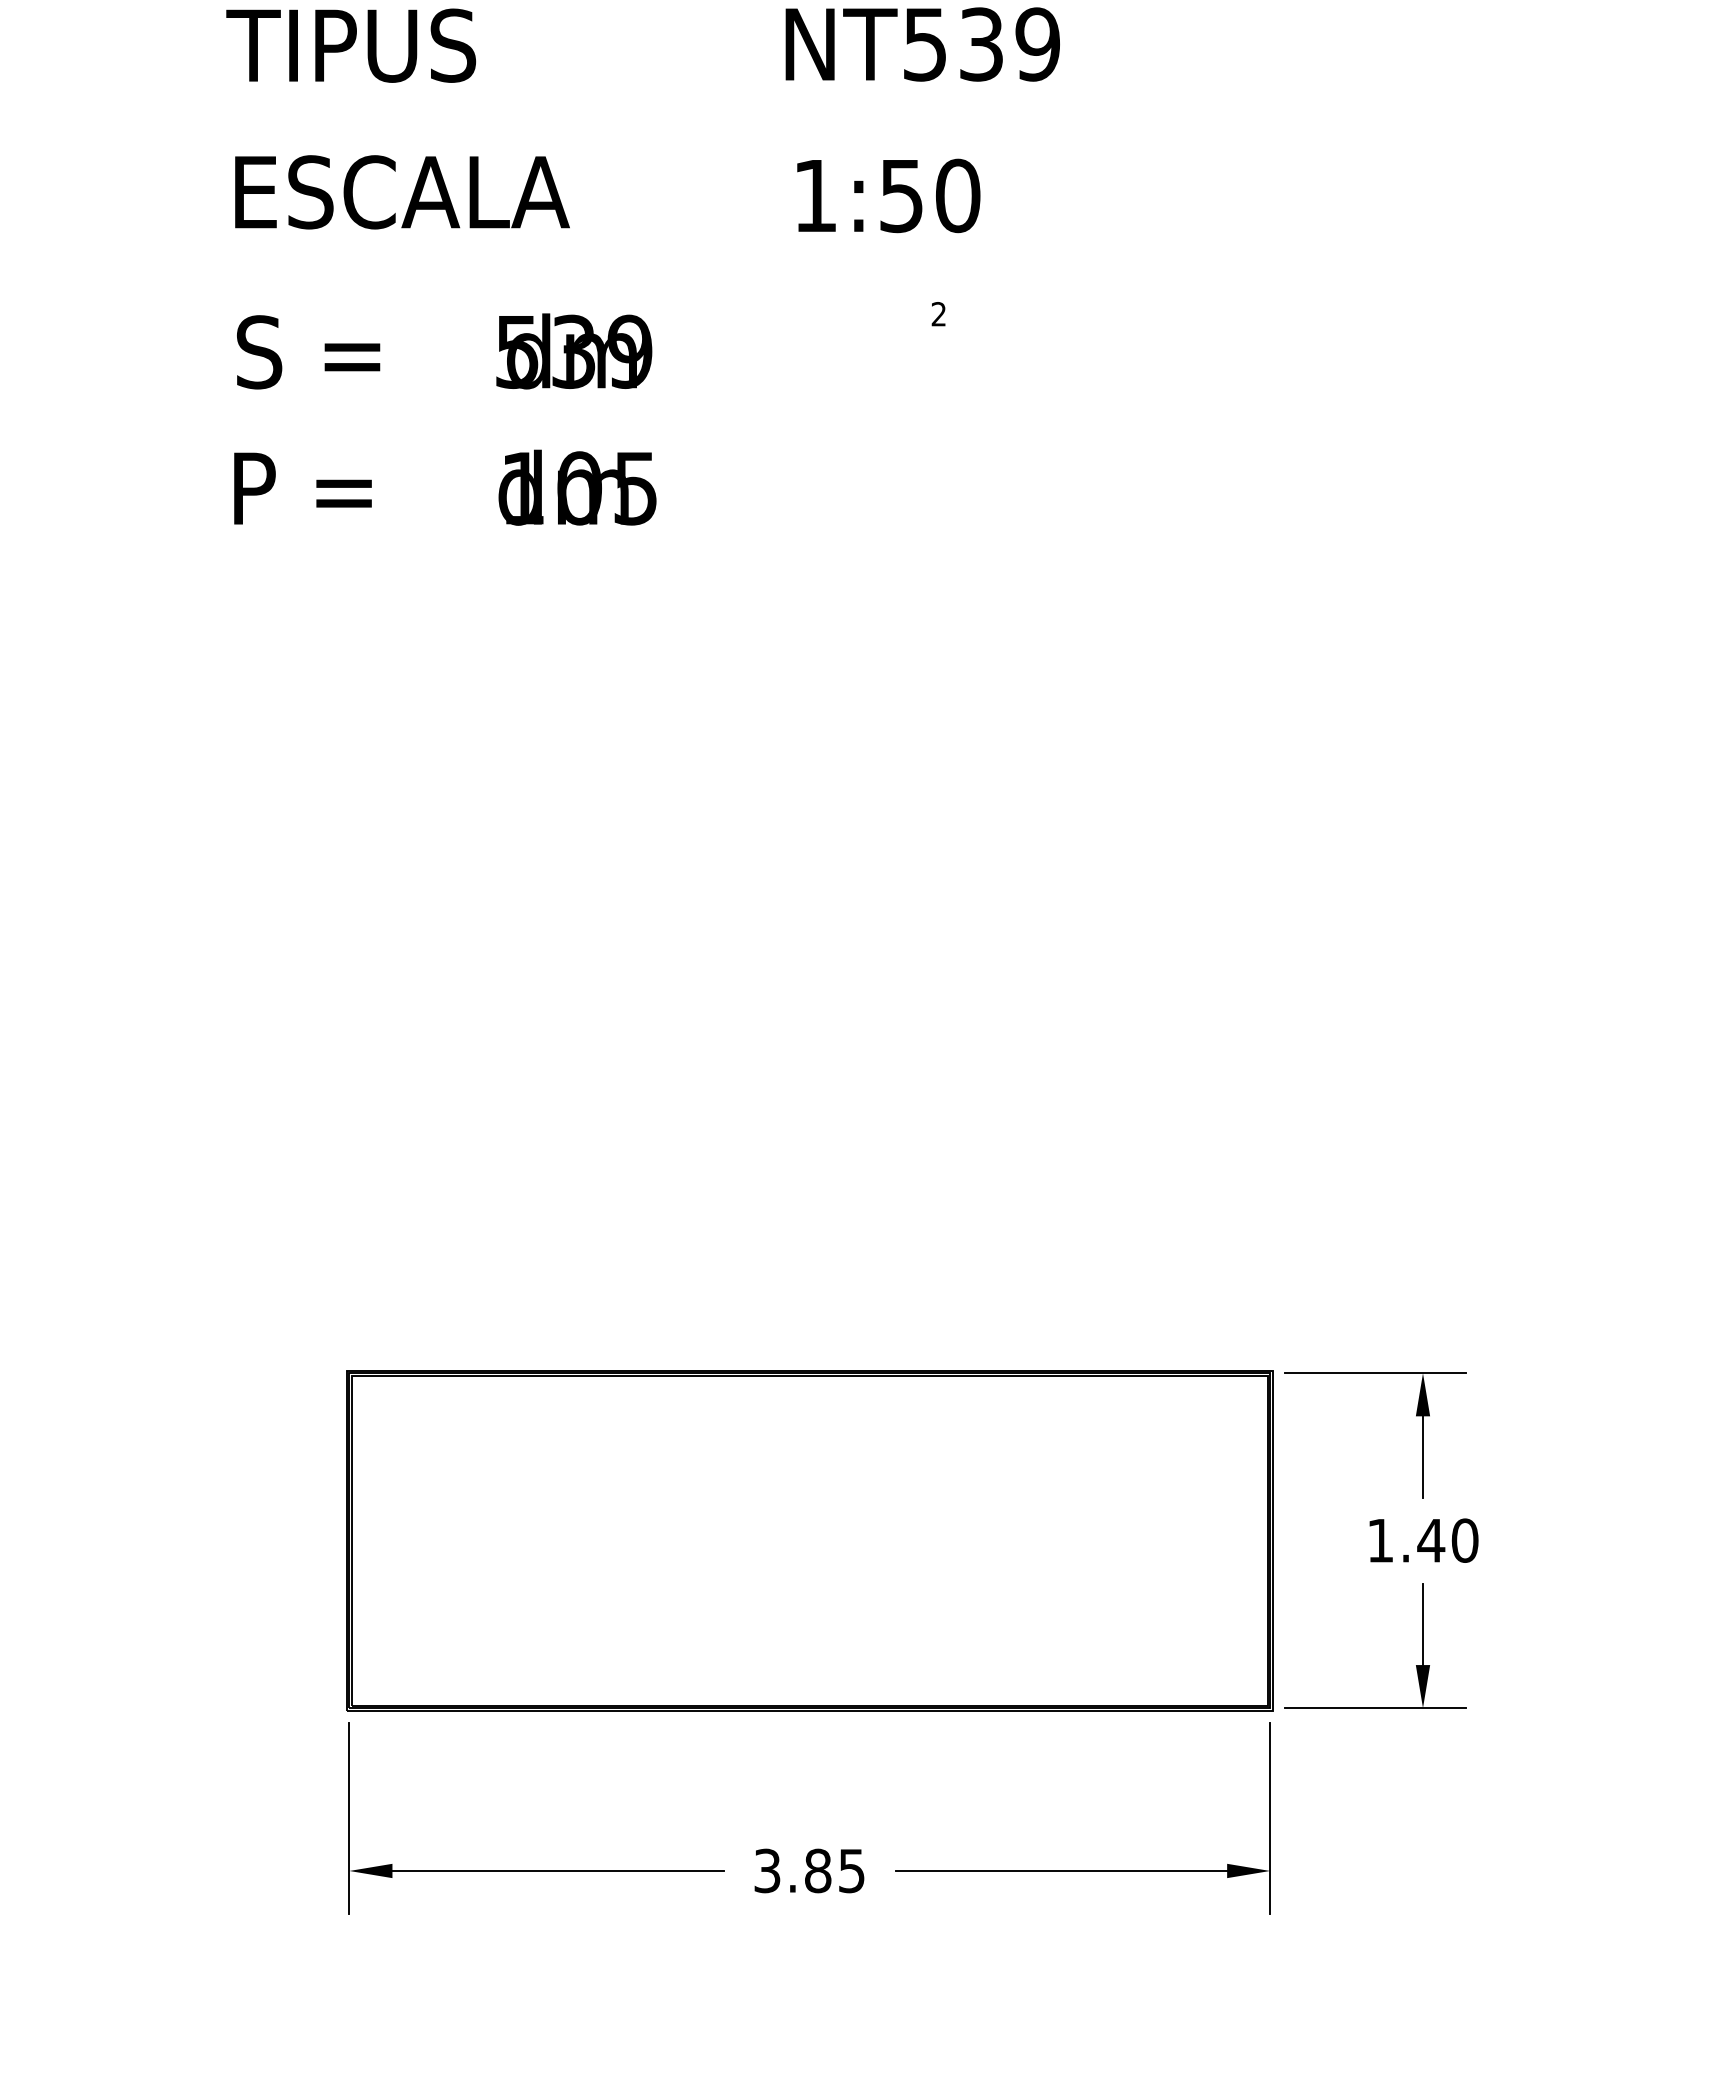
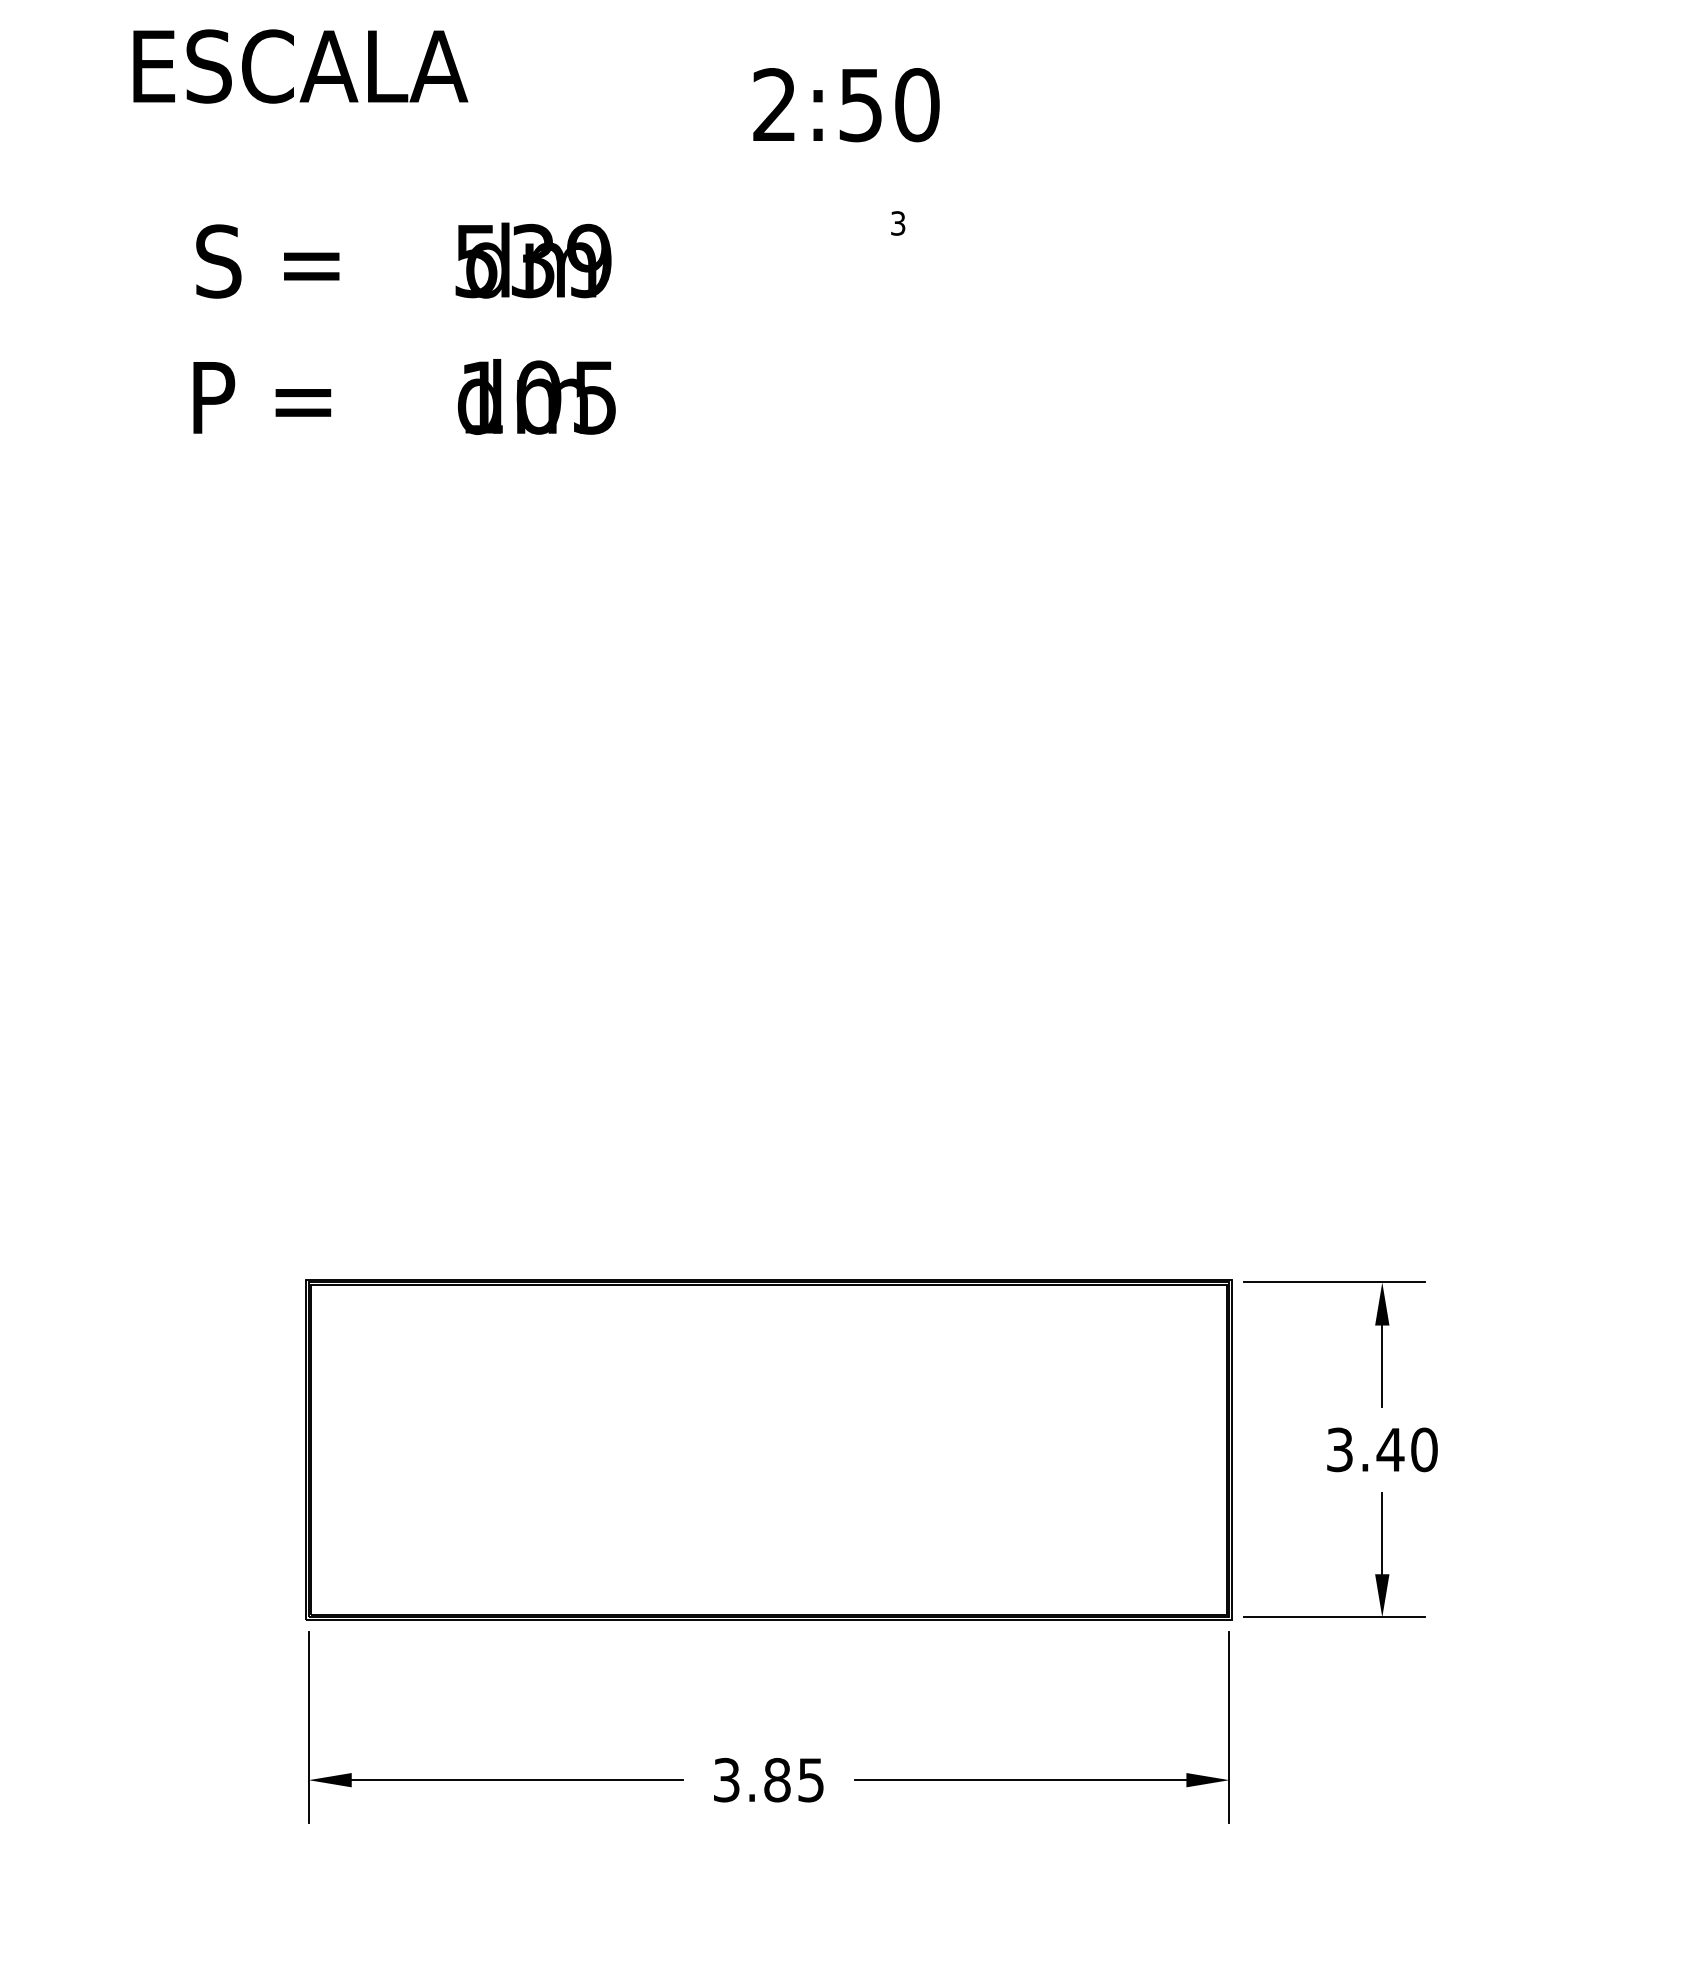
text: (402, 192) -> (300, 66), moved
text: (814, 194) -> (773, 103), 1:50 -> 2:50
text: (938, 314) -> (897, 223), 2 -> 3
text: (1380, 1540) -> (1339, 1449), 1.40 -> 3.40

